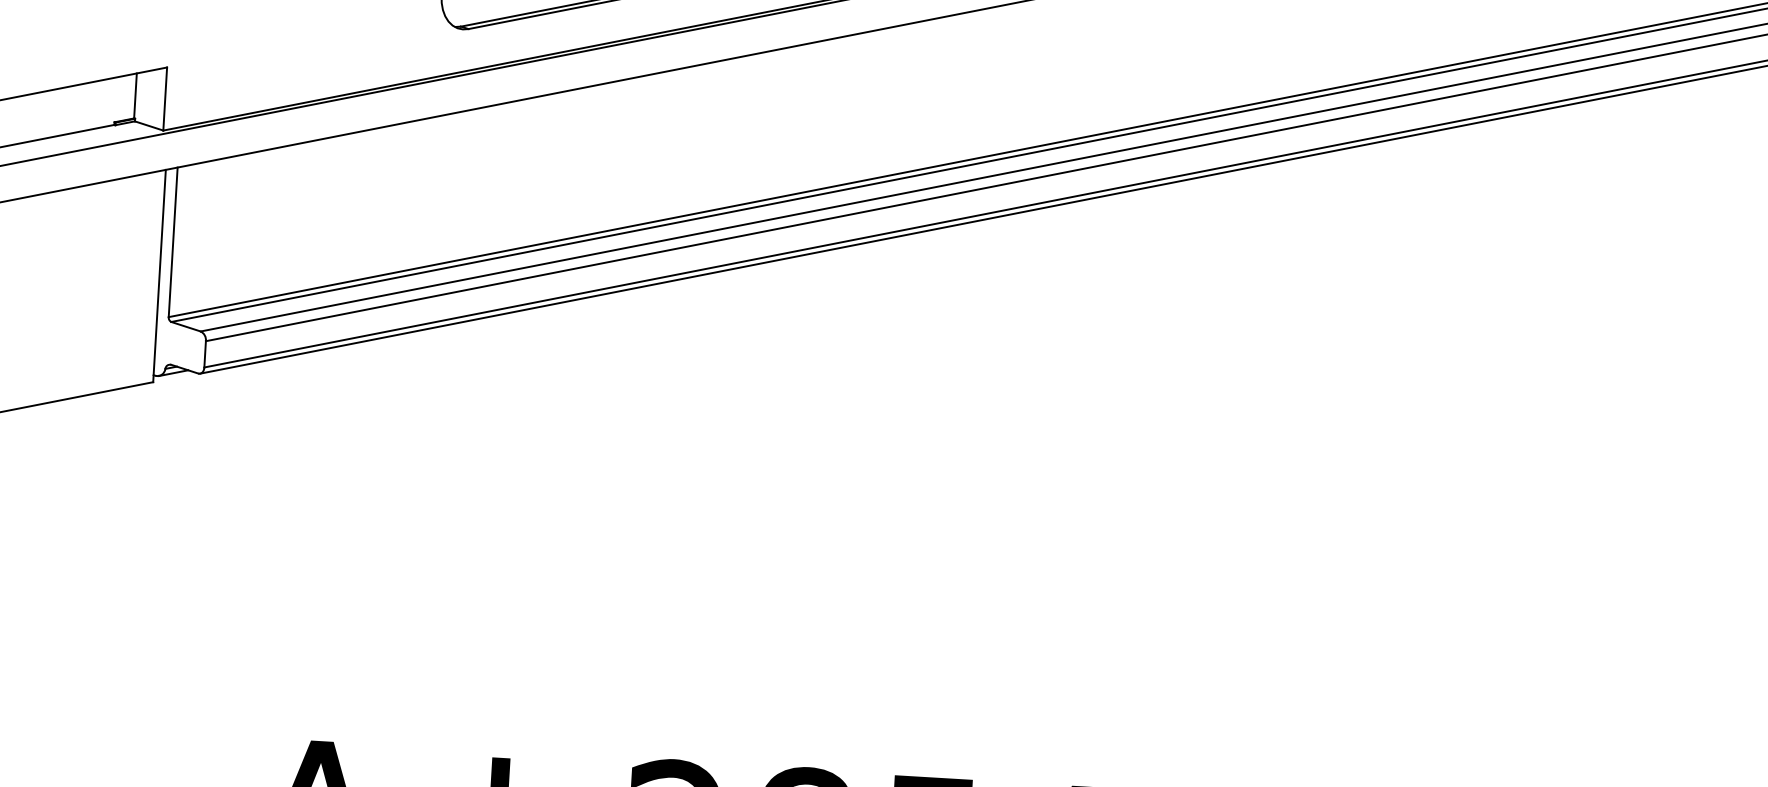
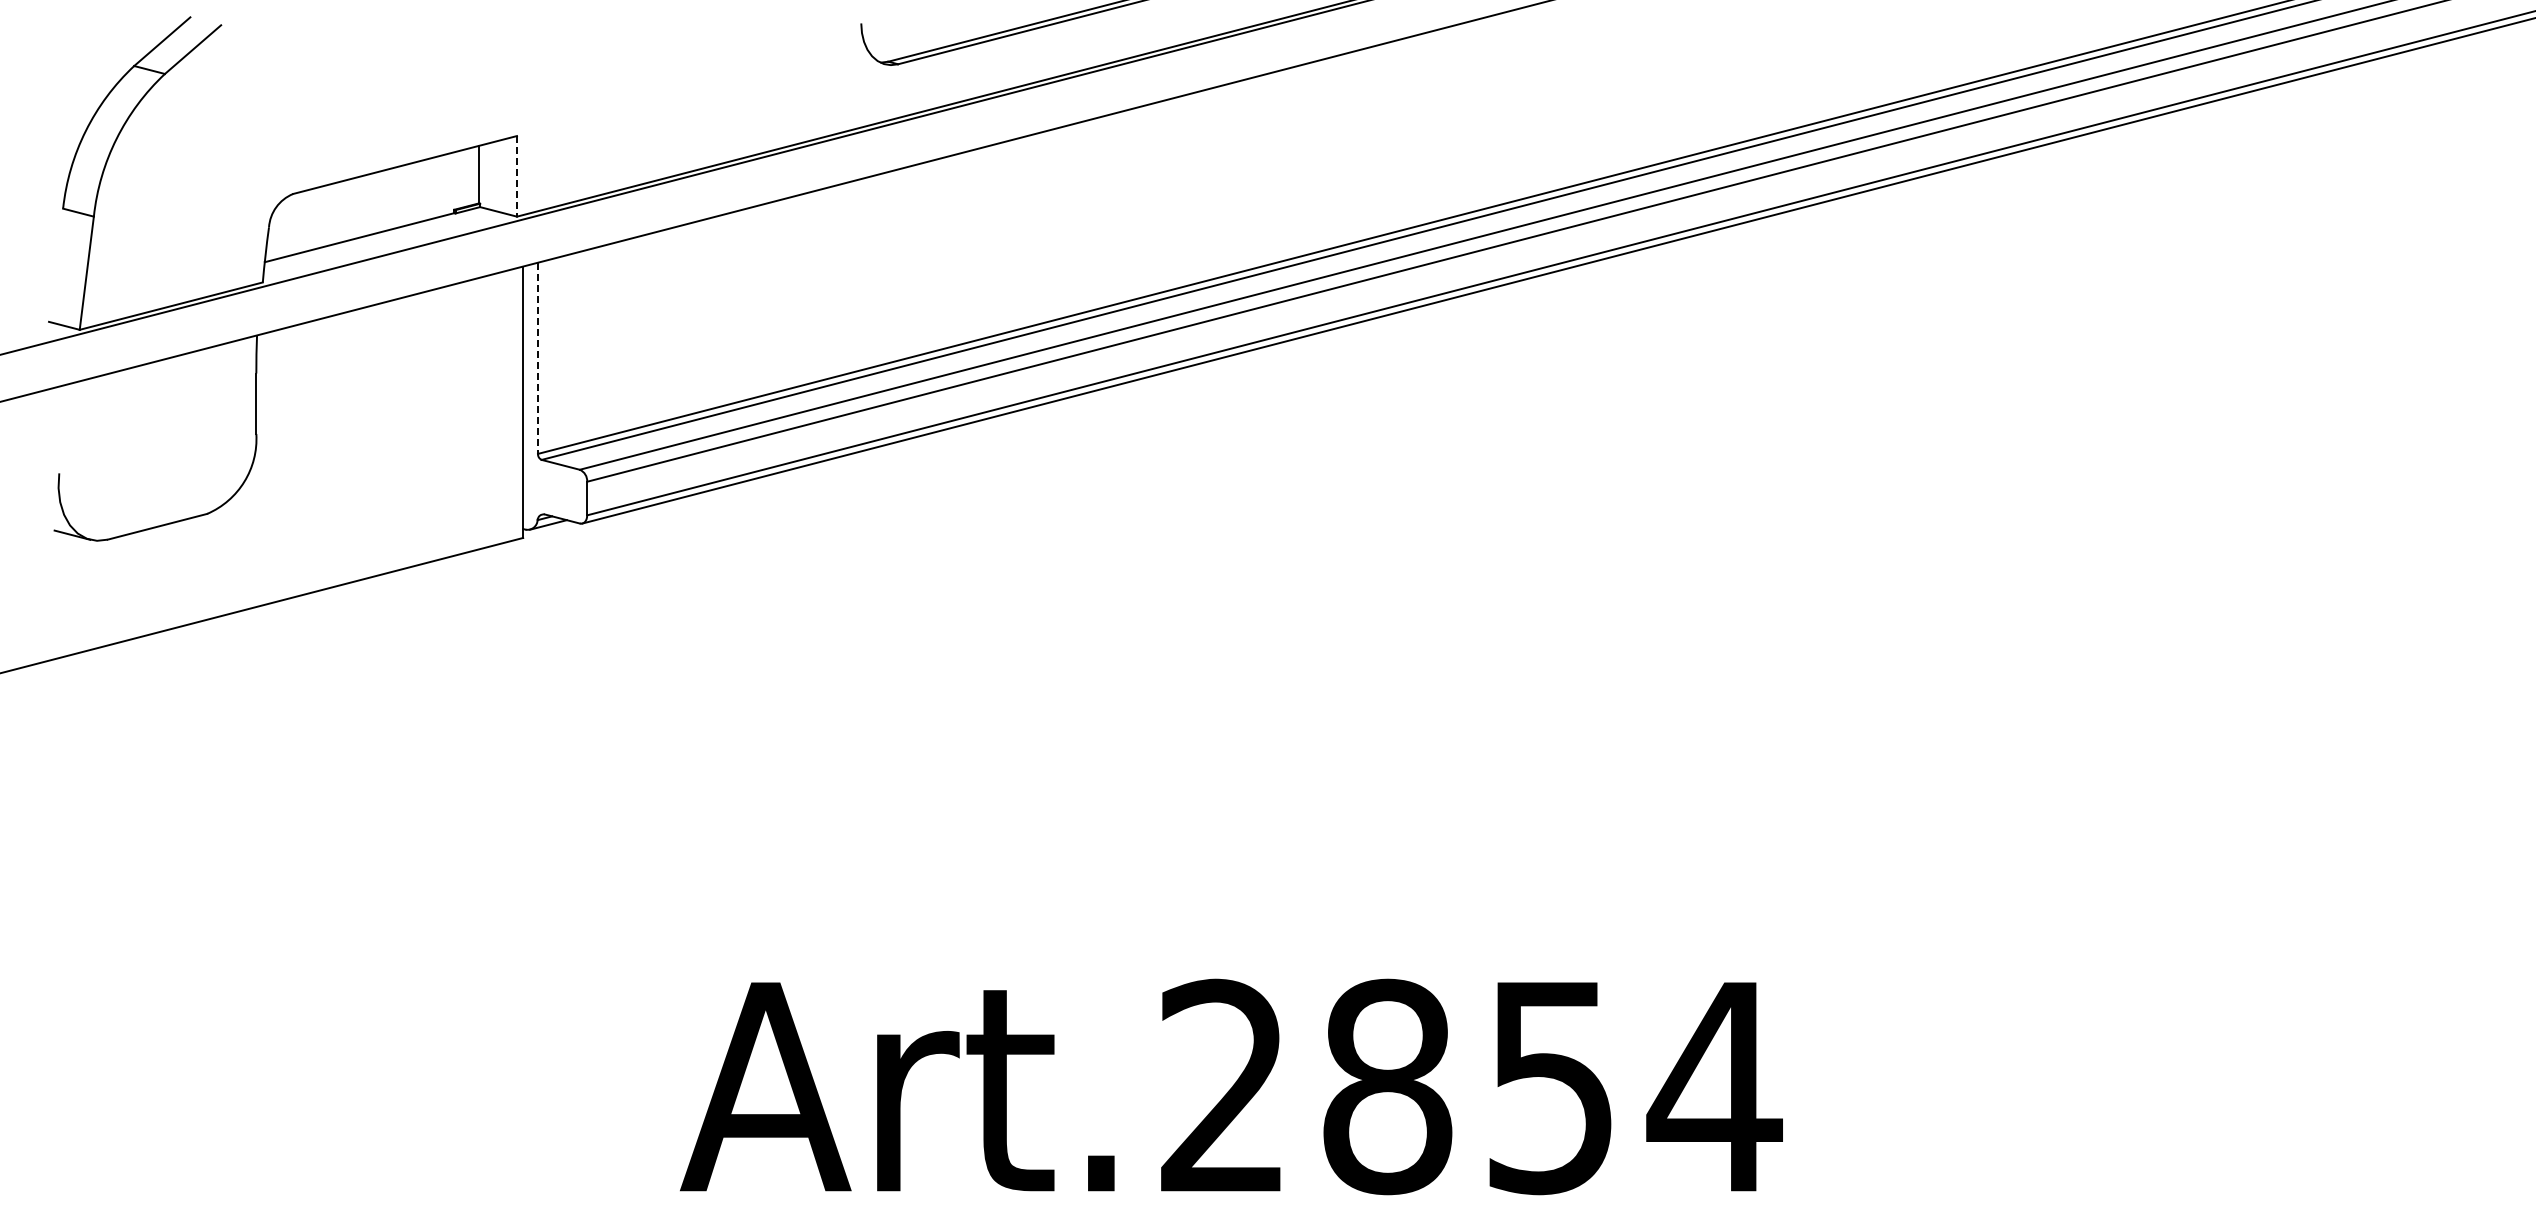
line: (165, 99) -> (517, 176), solid -> dashed
line: (173, 242) -> (538, 358), solid -> dashed

